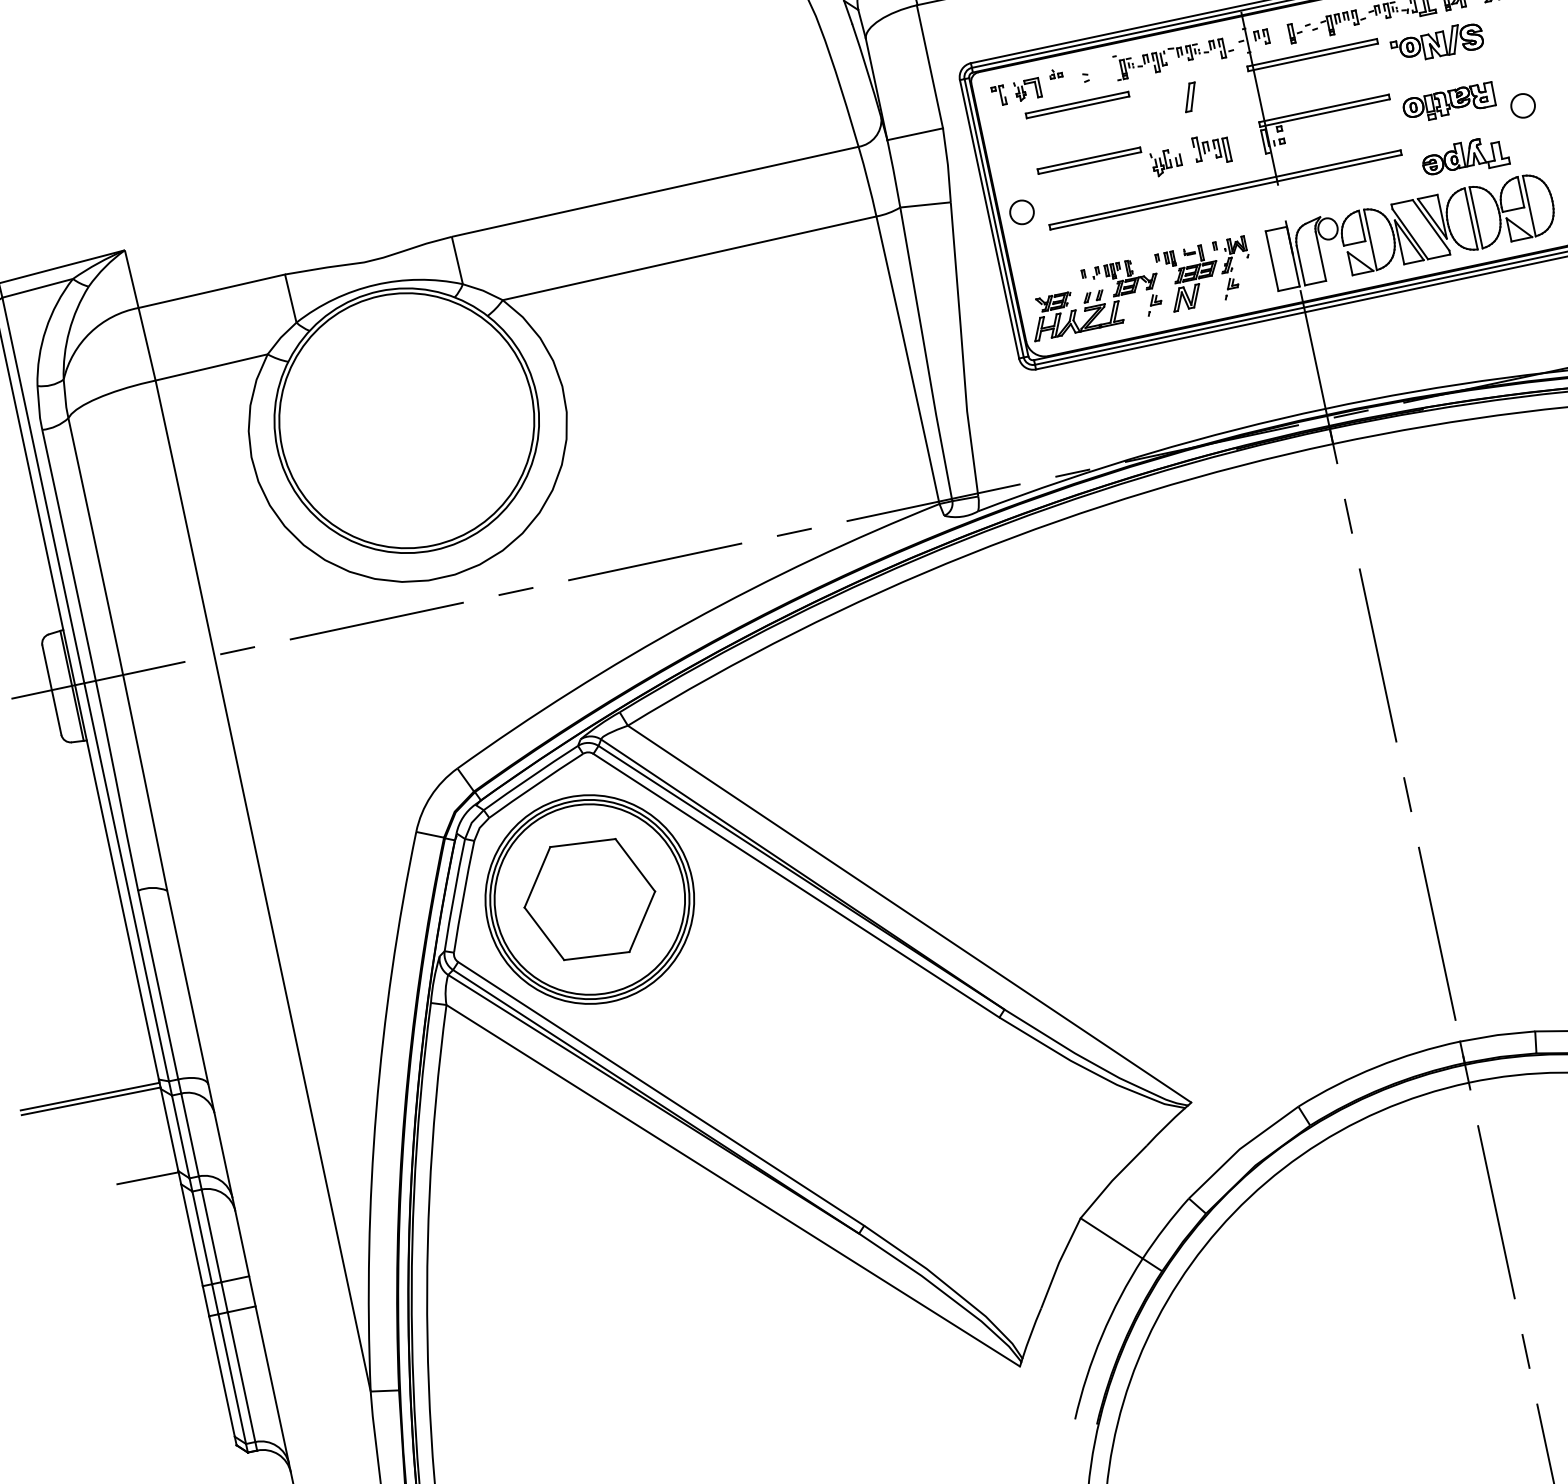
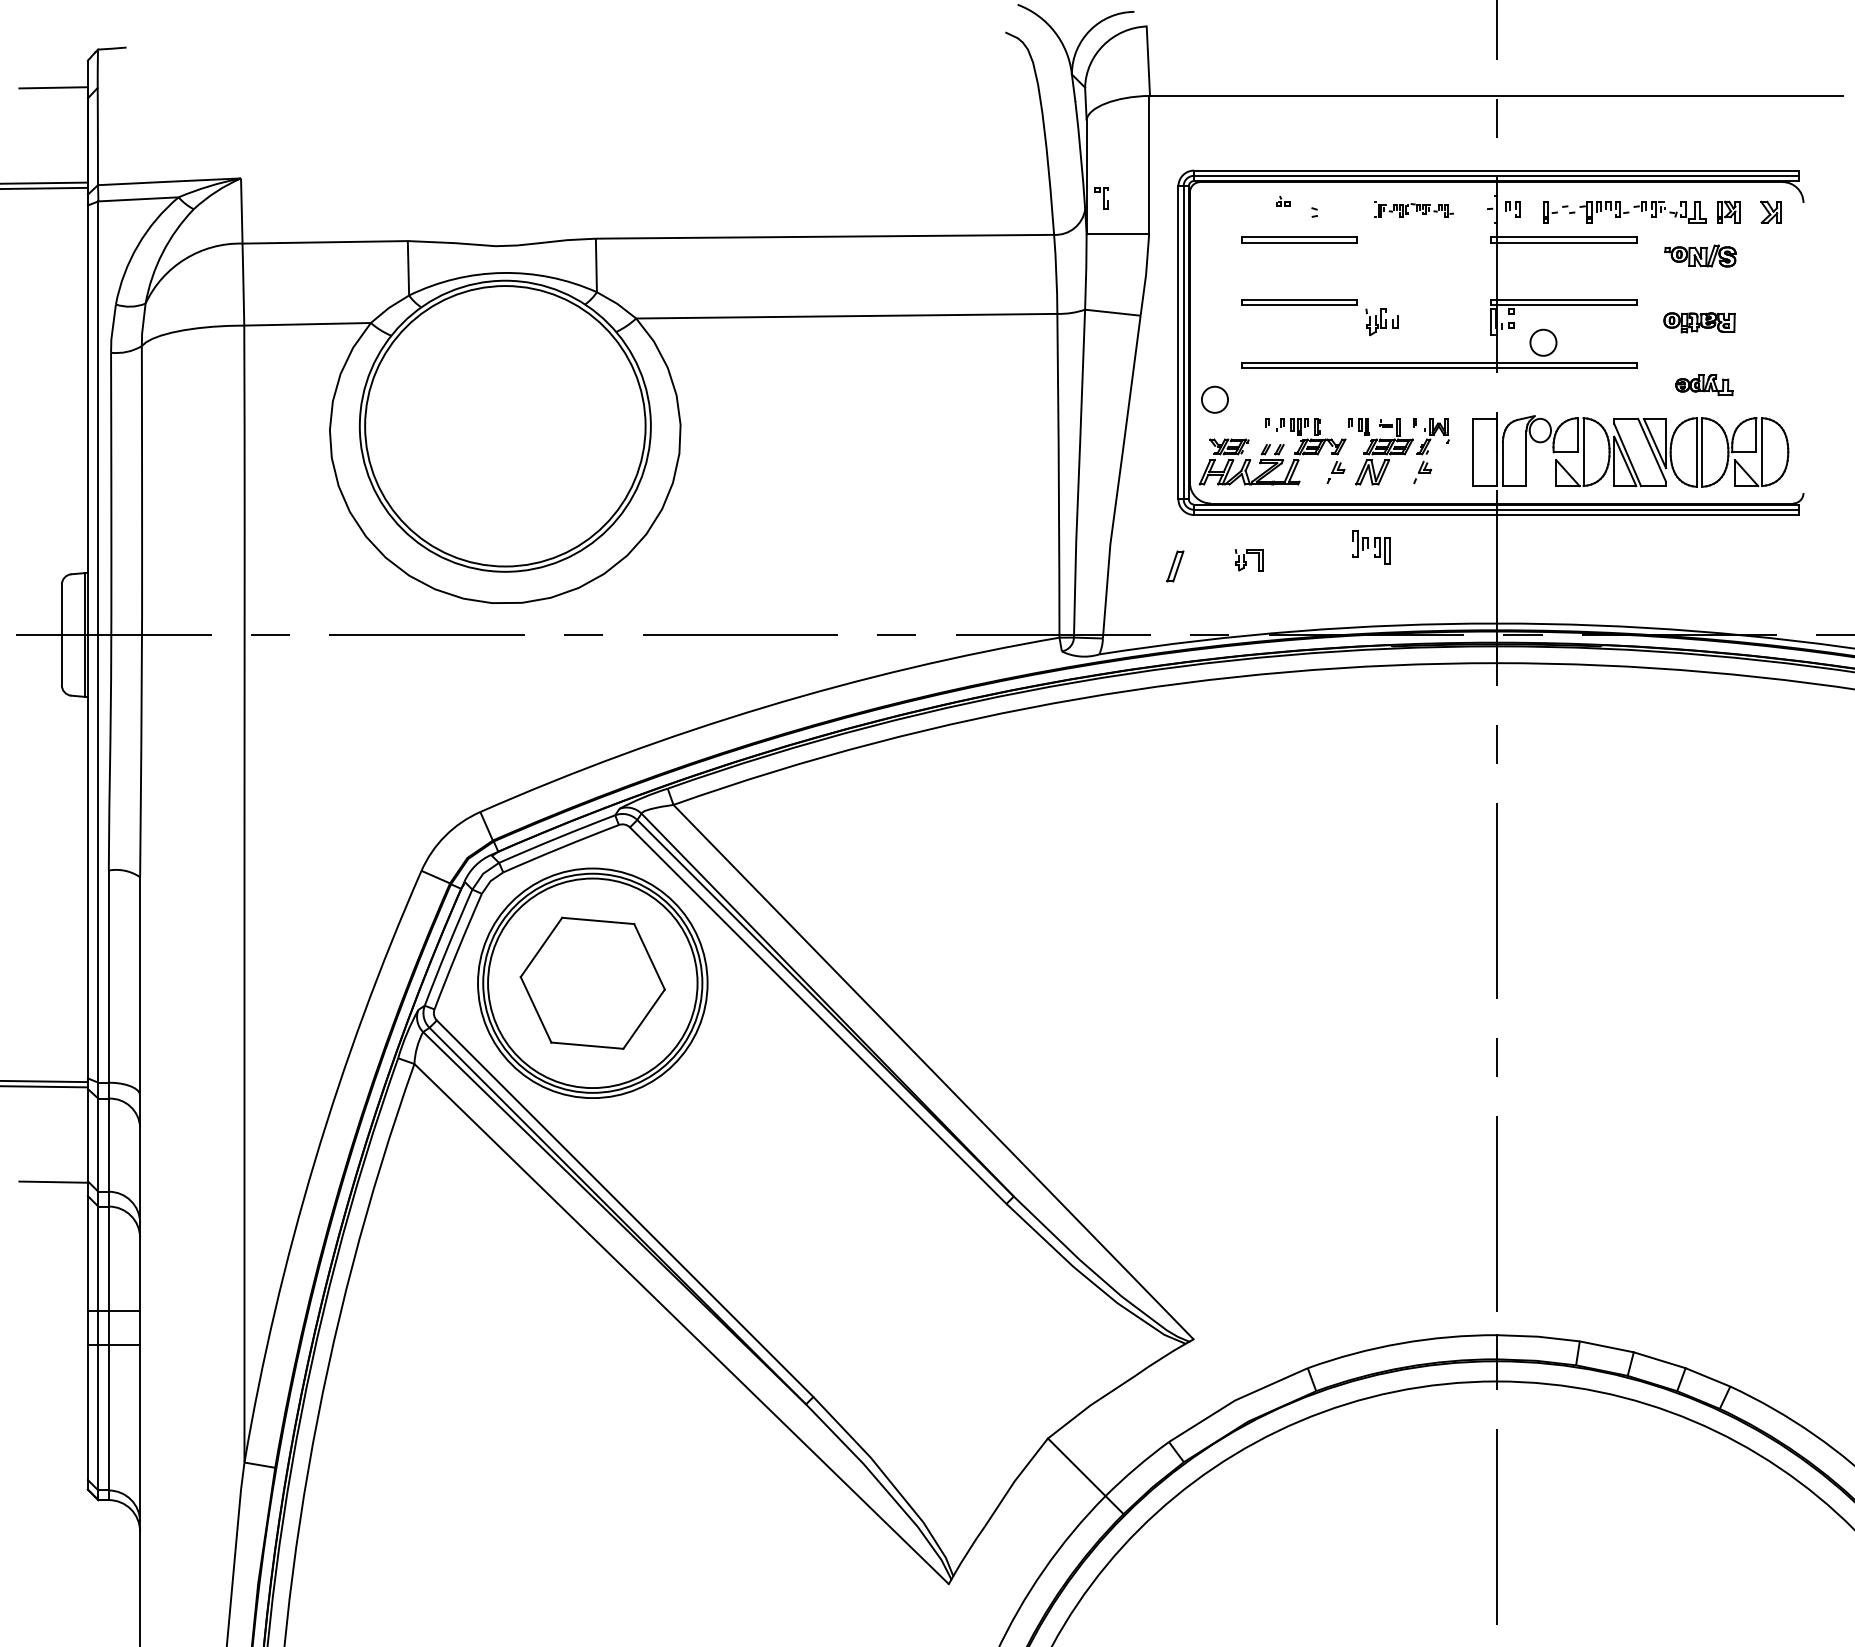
part: (1437, 42) -> (1700, 255), size x0.7
part: (1173, 56) -> (1413, 209), size x0.6
part: (1028, 90) -> (1249, 560), moved
part: (998, 96) -> (1101, 198), moved
part: (1190, 97) -> (1175, 566), moved
part: (1449, 102) -> (1699, 322), size x0.7
circle: (1523, 105) -> (1543, 342), moved
part: (1211, 149) -> (1371, 547), moved
part: (1465, 156) -> (1704, 384), size x0.6
circle: (1021, 212) -> (1214, 399), moved

